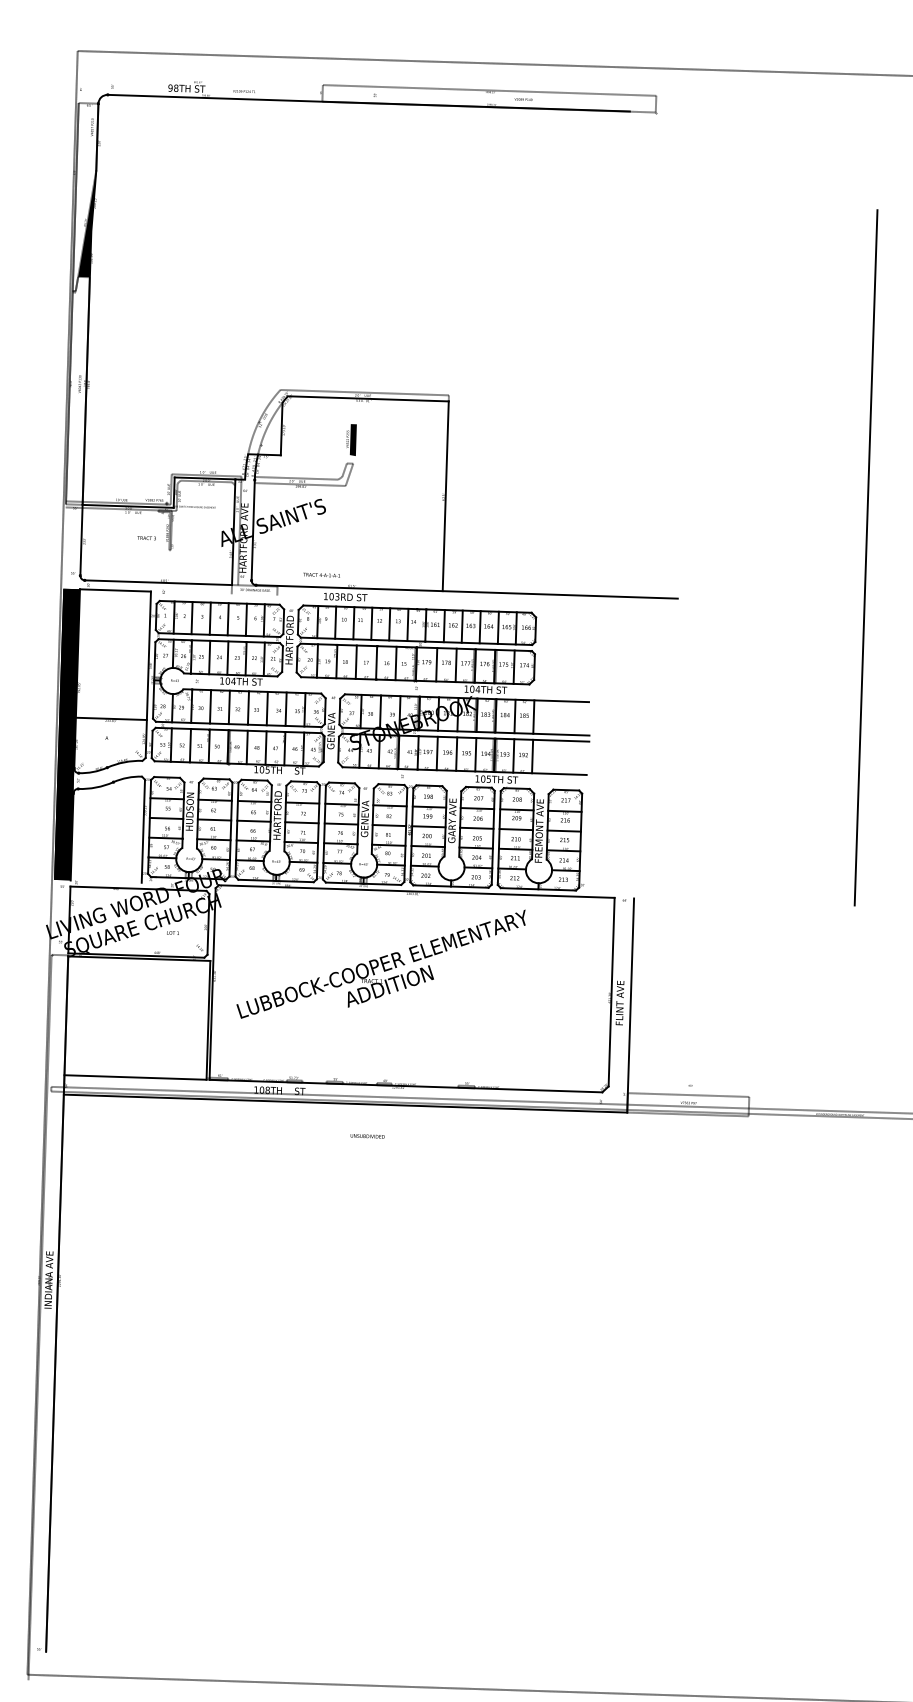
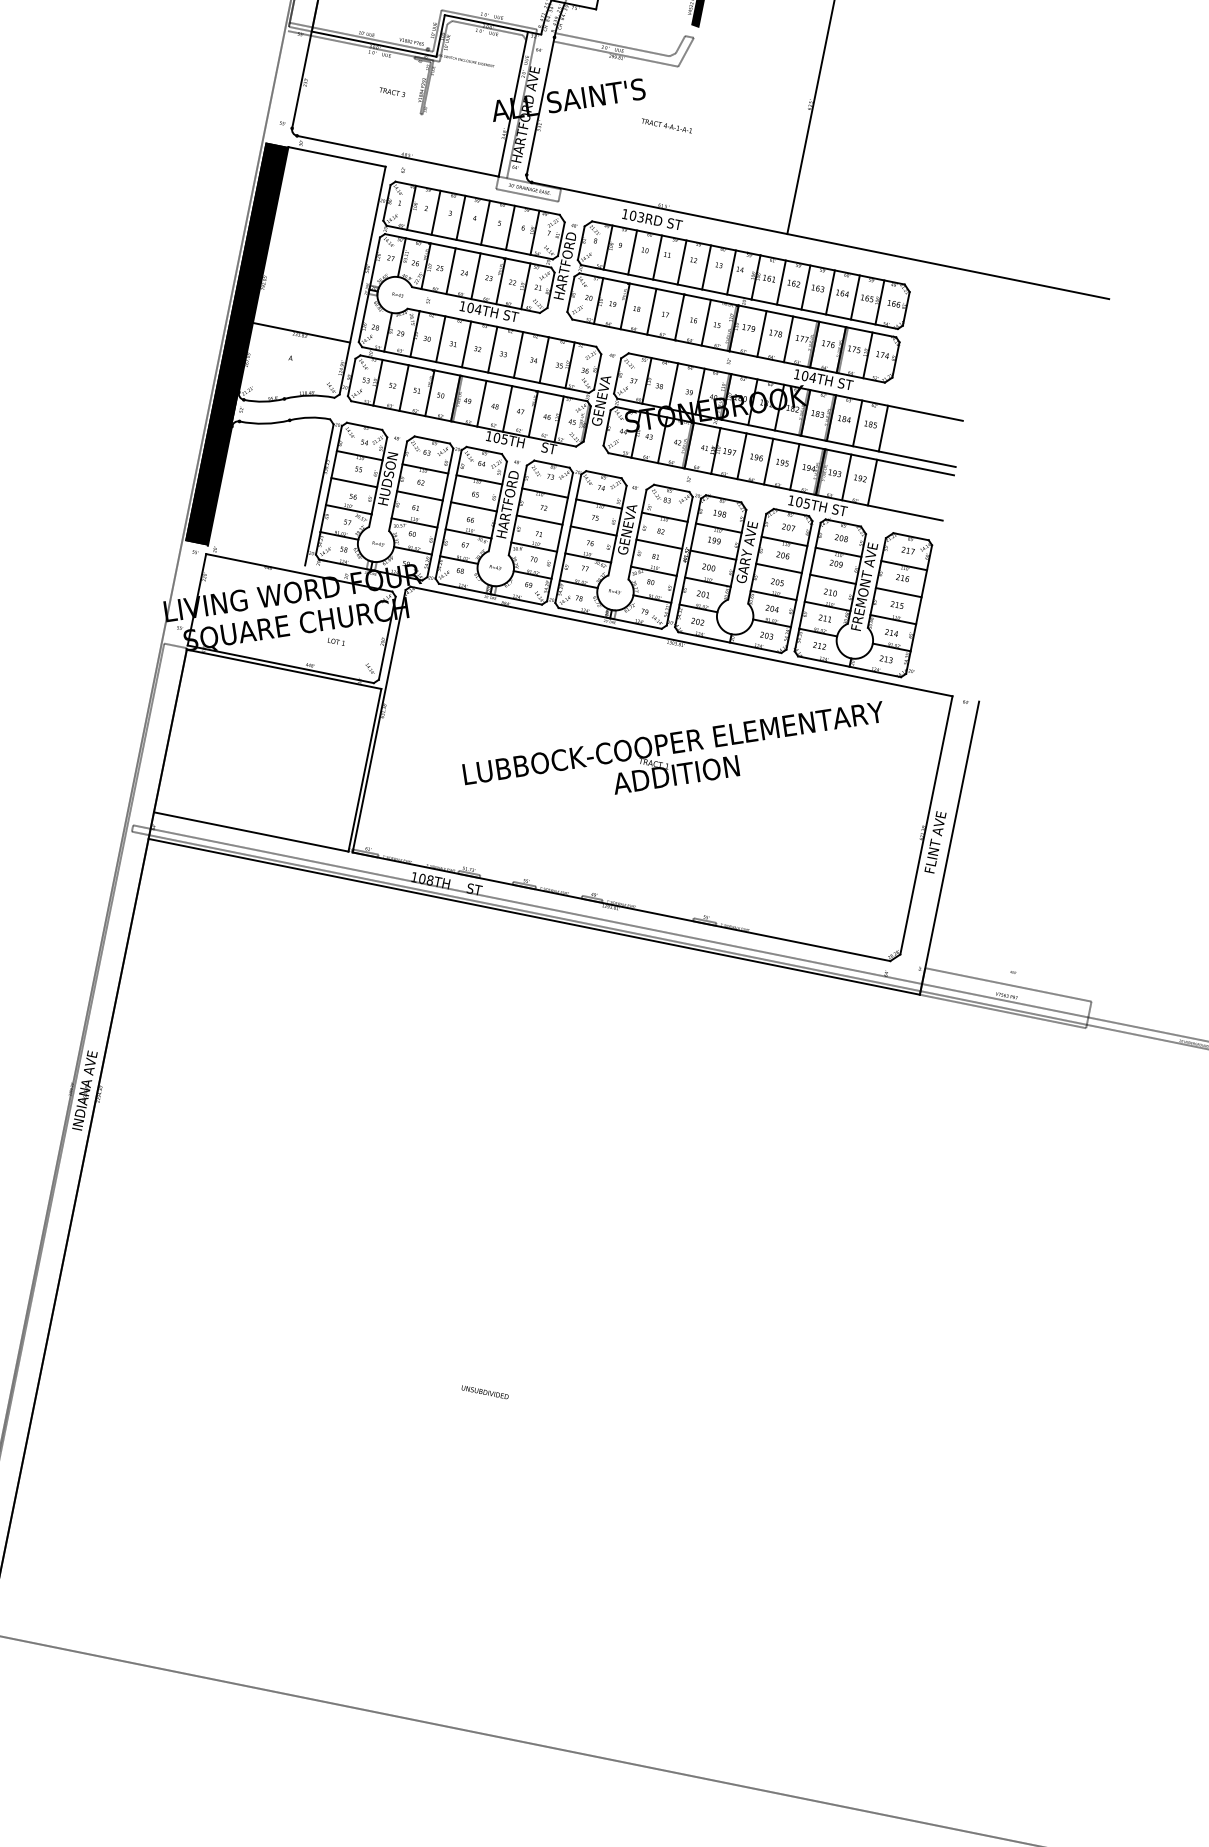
text: (321, 574) -> (666, 124), moved
line: (254, 594) -> (527, 194), added
text: (380, 963) -> (670, 741), moved
text: (367, 1136) -> (484, 1392), moved

